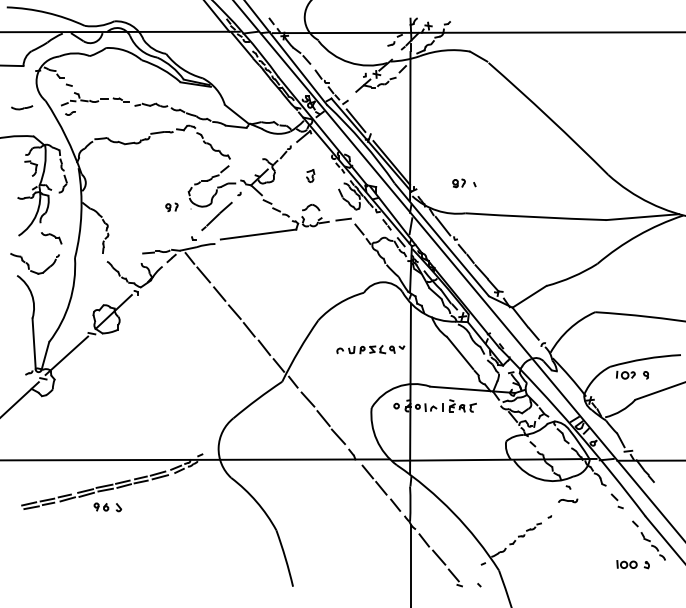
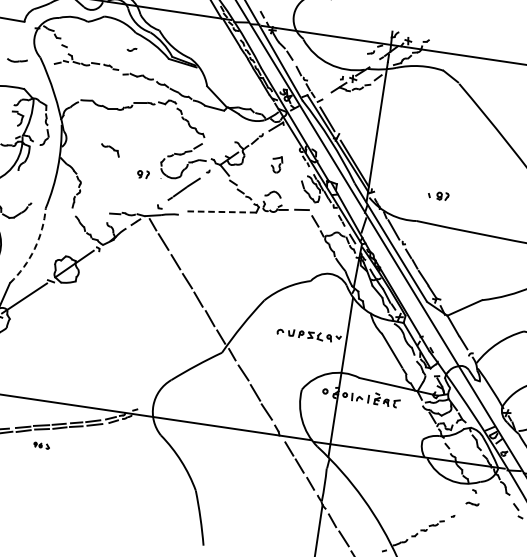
part: (70, 113) -> (131, 49), moved
part: (310, 175) -> (277, 164), size x1.4
part: (458, 183) -> (442, 196), moved
line: (258, 234) -> (220, 211), solid -> dashed
part: (51, 238) -> (110, 150), moved
arc: (69, 302) -> (34, 249), solid -> dashed
part: (568, 500) -> (472, 503), size x0.7
part: (107, 507) -> (41, 445), size x0.6

